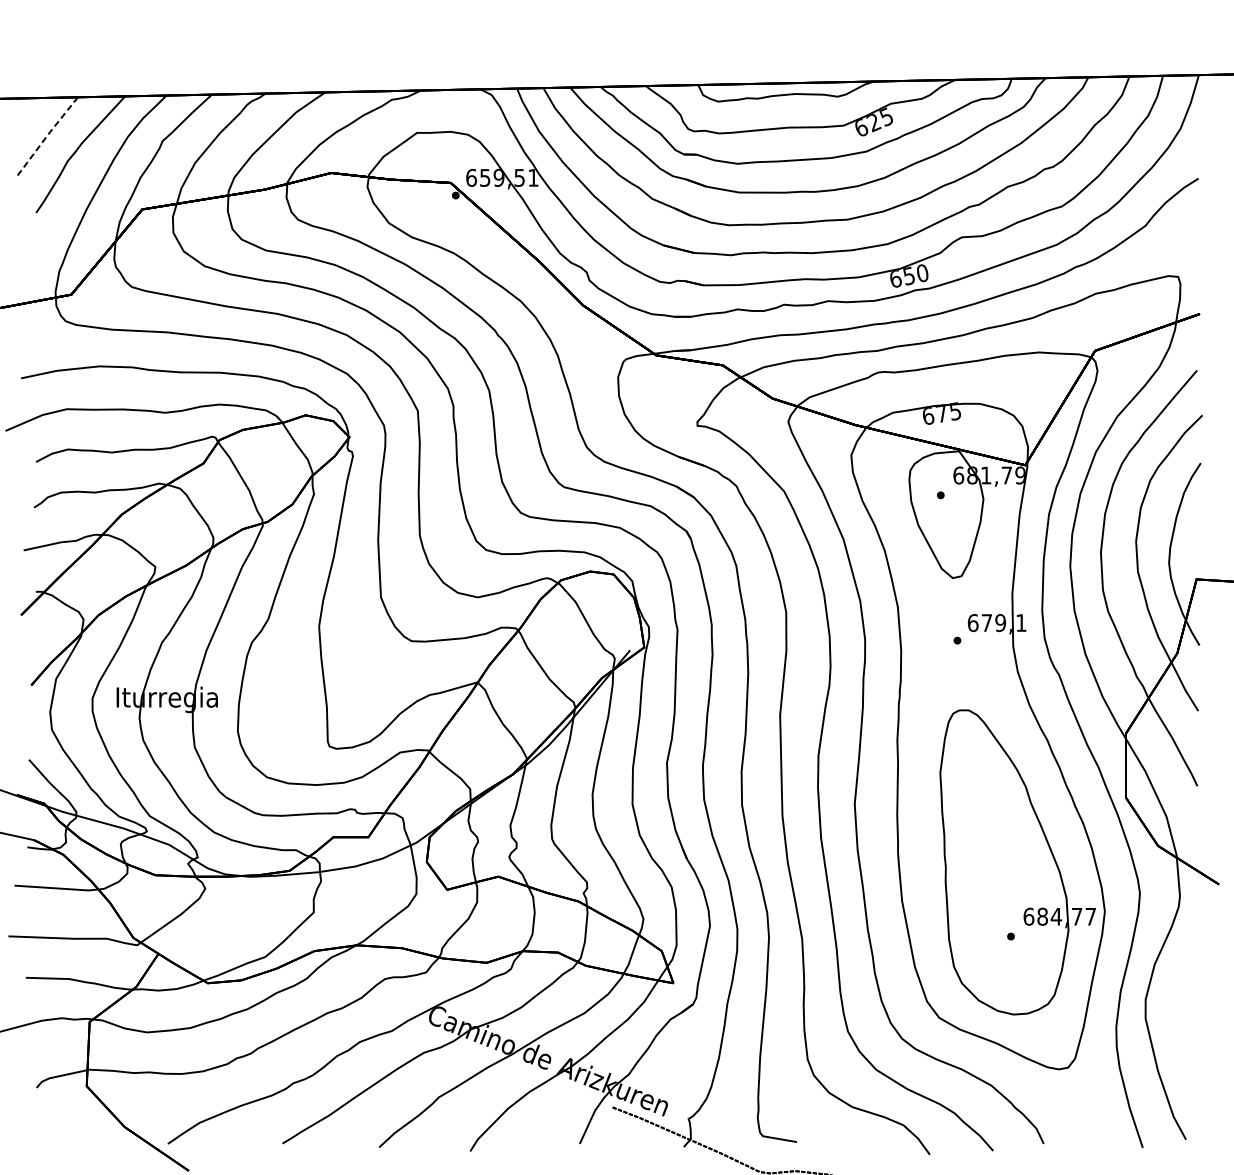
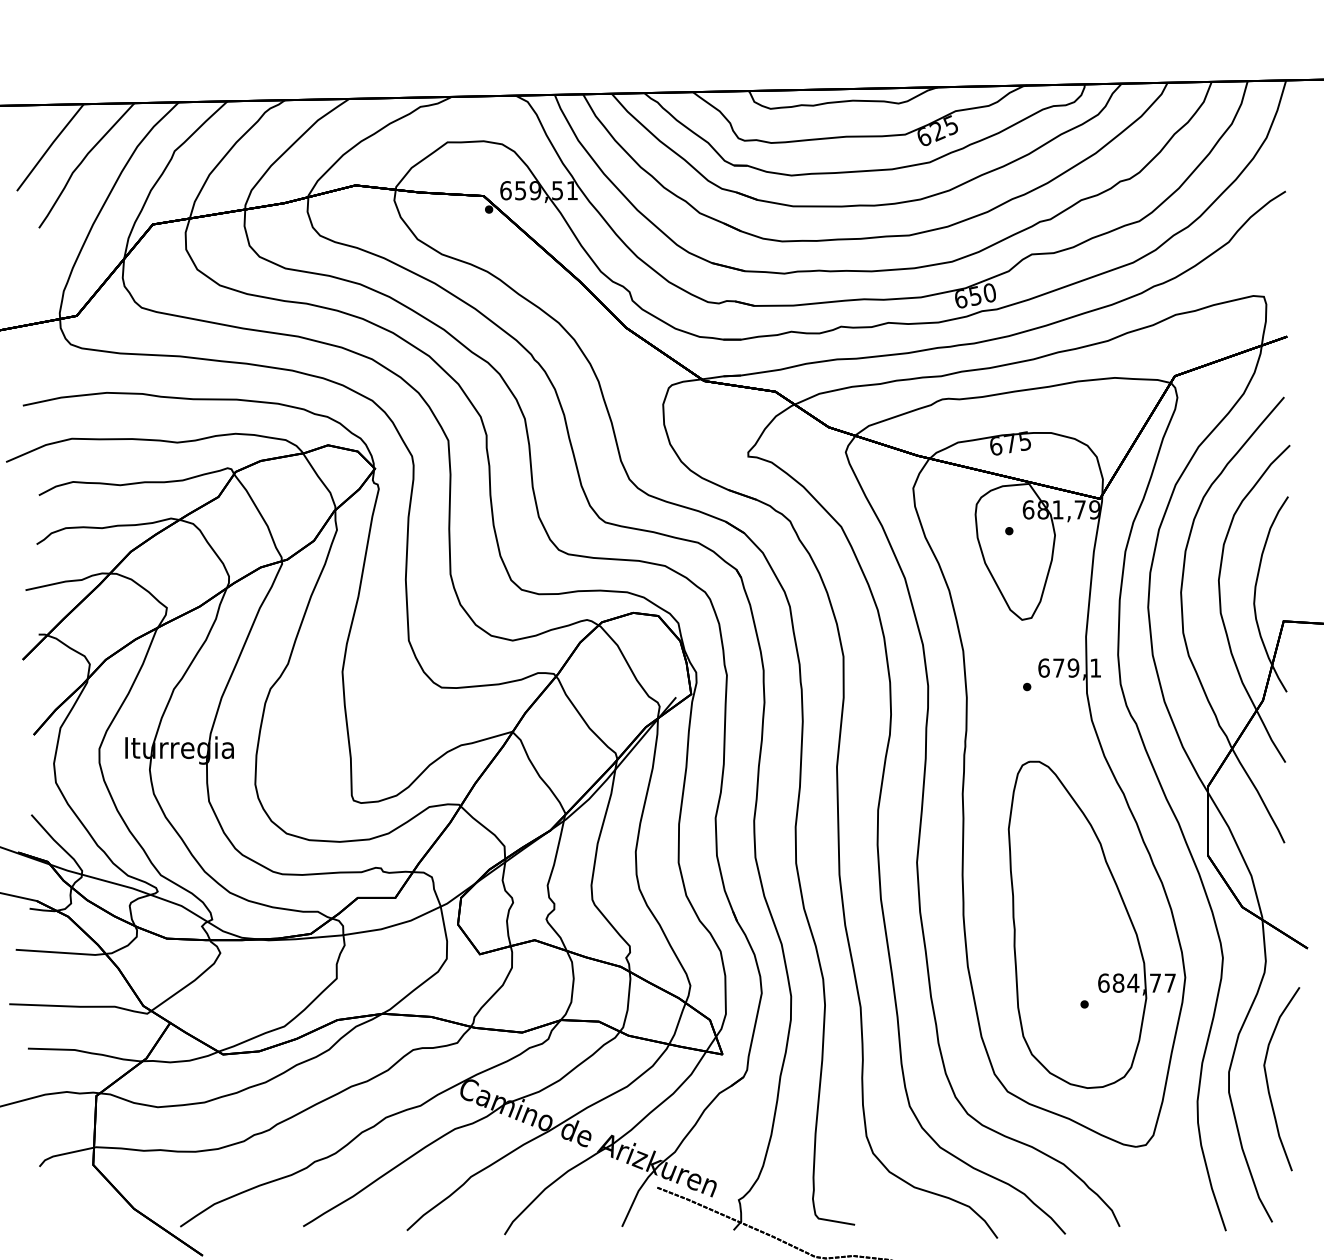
line: (45, 136) -> (49, 146), dashed -> solid
curve: (1182, 1009) -> (1268, 1082), added

